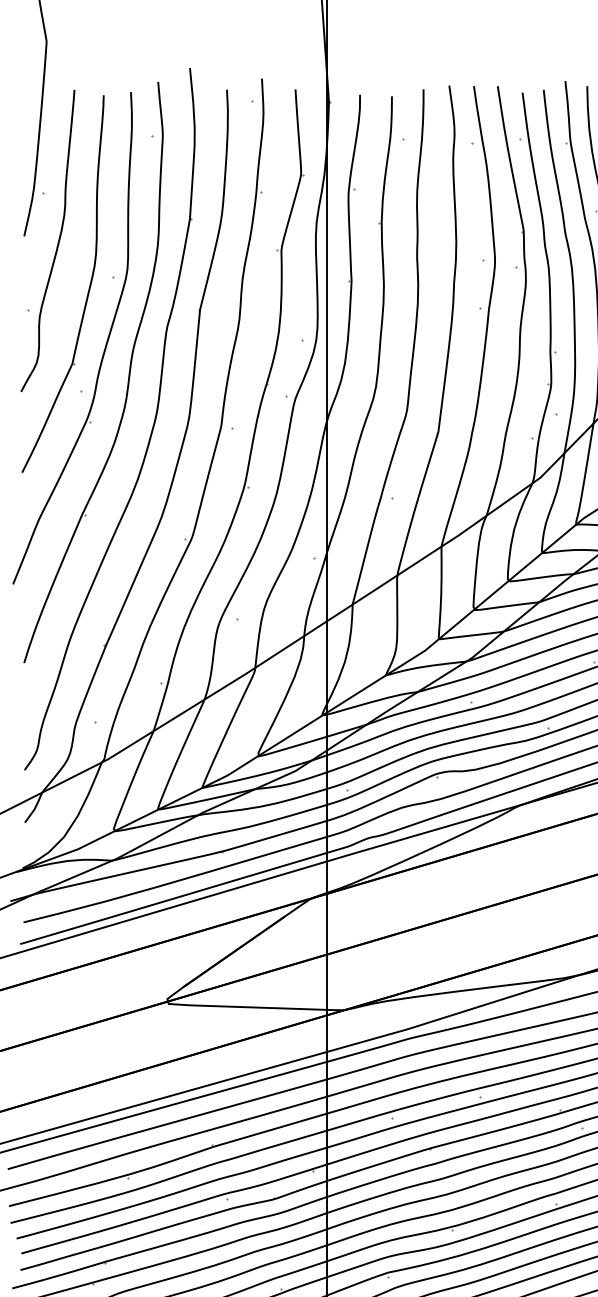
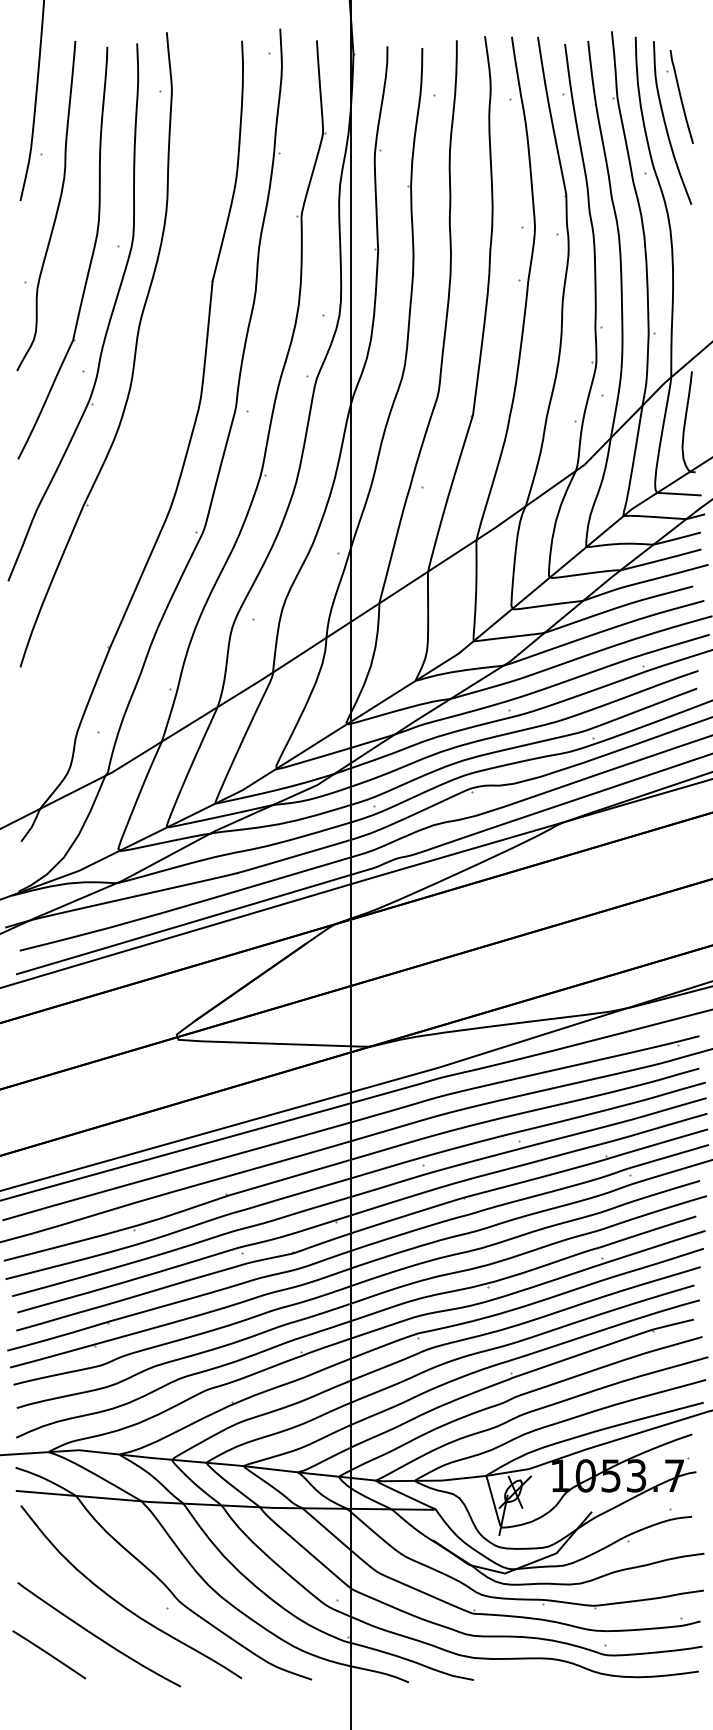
part: (151, 429) -> (159, 412), removed

